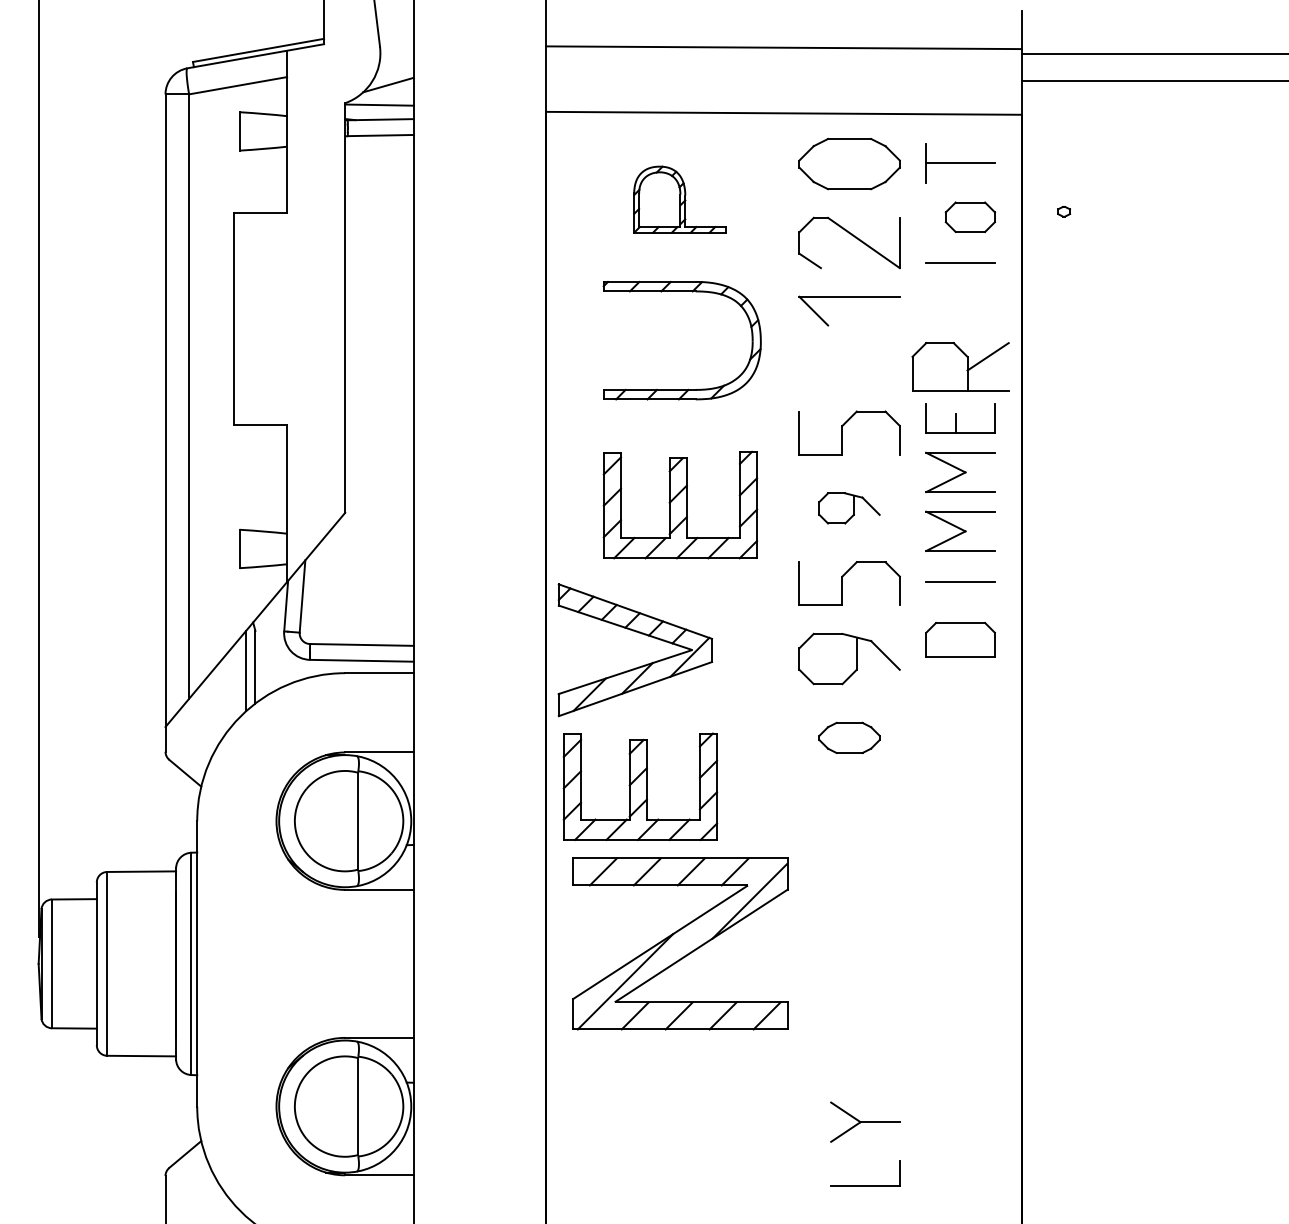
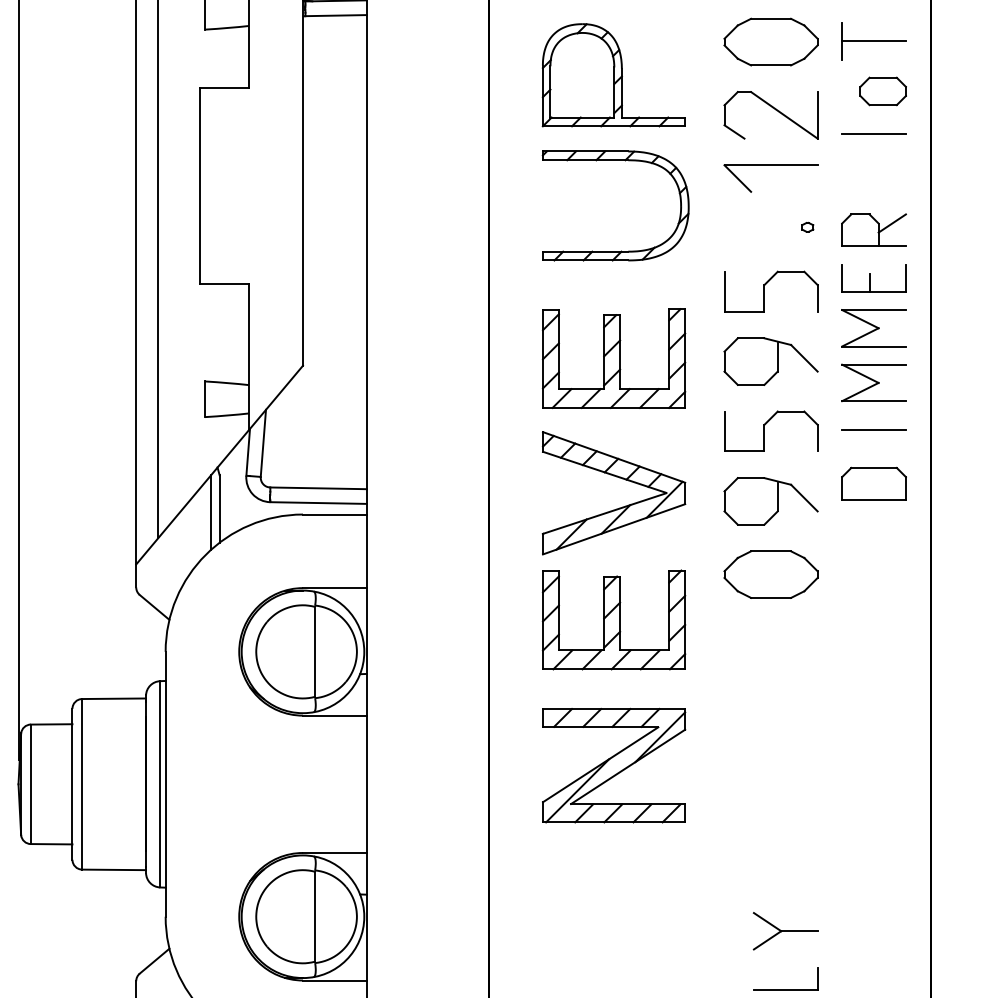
part: (679, 199) -> (613, 74), size x1.67
part: (1064, 211) -> (808, 227), moved
part: (960, 366) -> (873, 229), size x0.71
part: (849, 508) -> (770, 361), size x1.67
part: (641, 665) -> (619, 507), moved
part: (849, 737) -> (770, 574), size x1.67
part: (640, 786) -> (614, 619), moved
part: (680, 943) -> (614, 765), size x0.71

